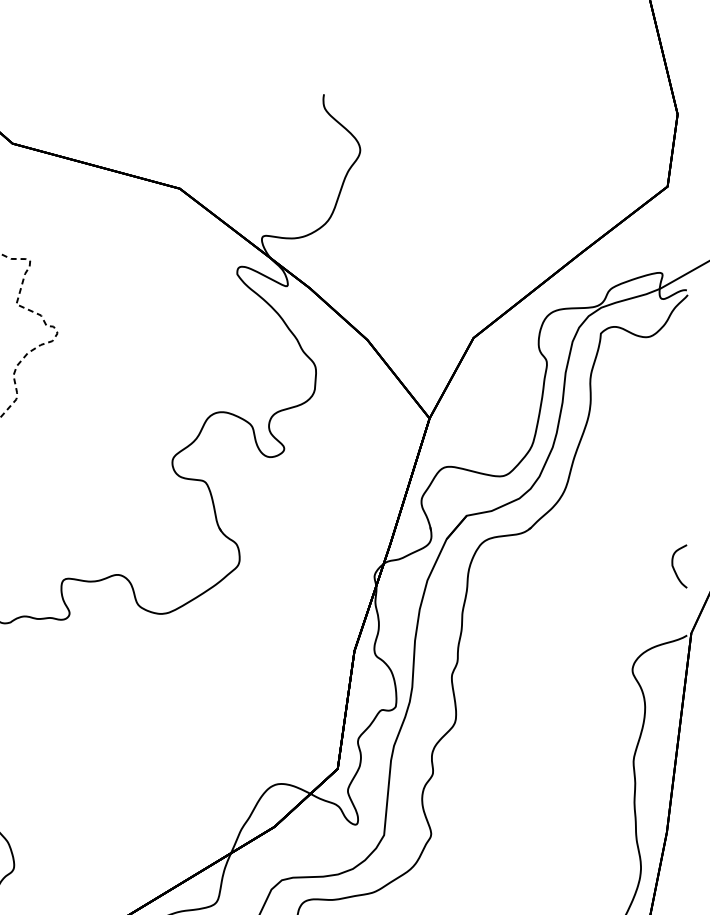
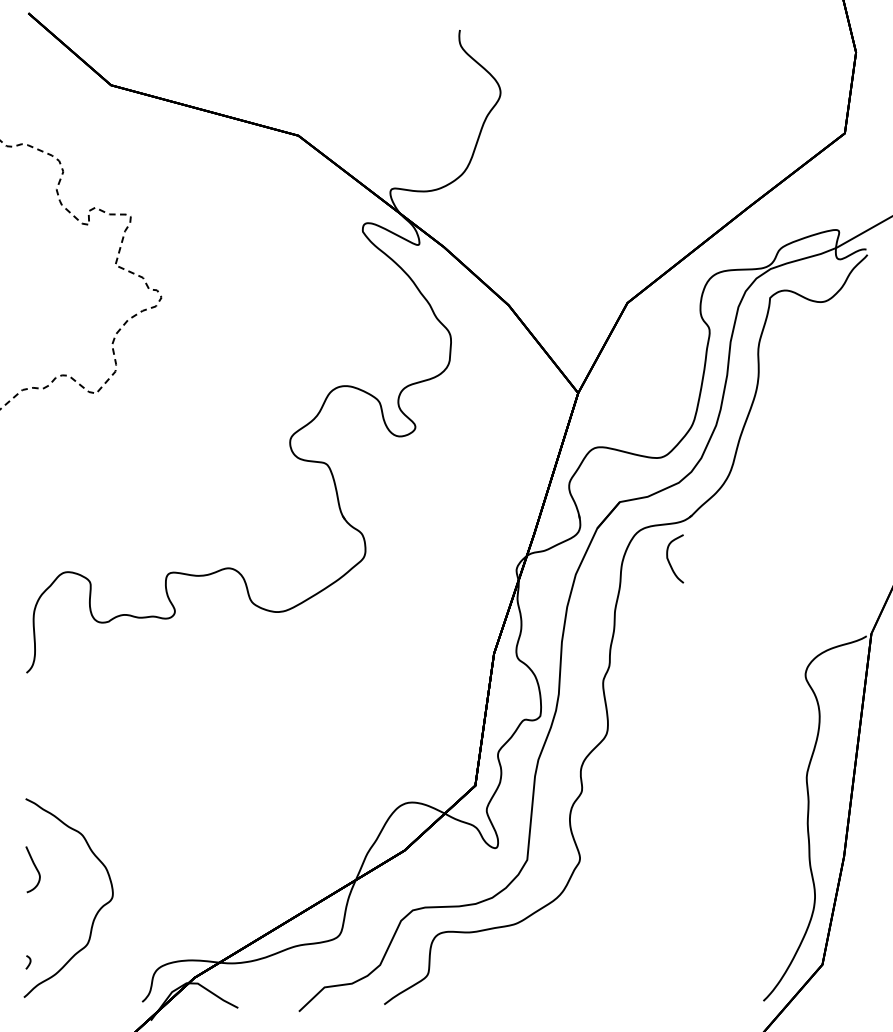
curve: (674, 567) -> (669, 560), moved

